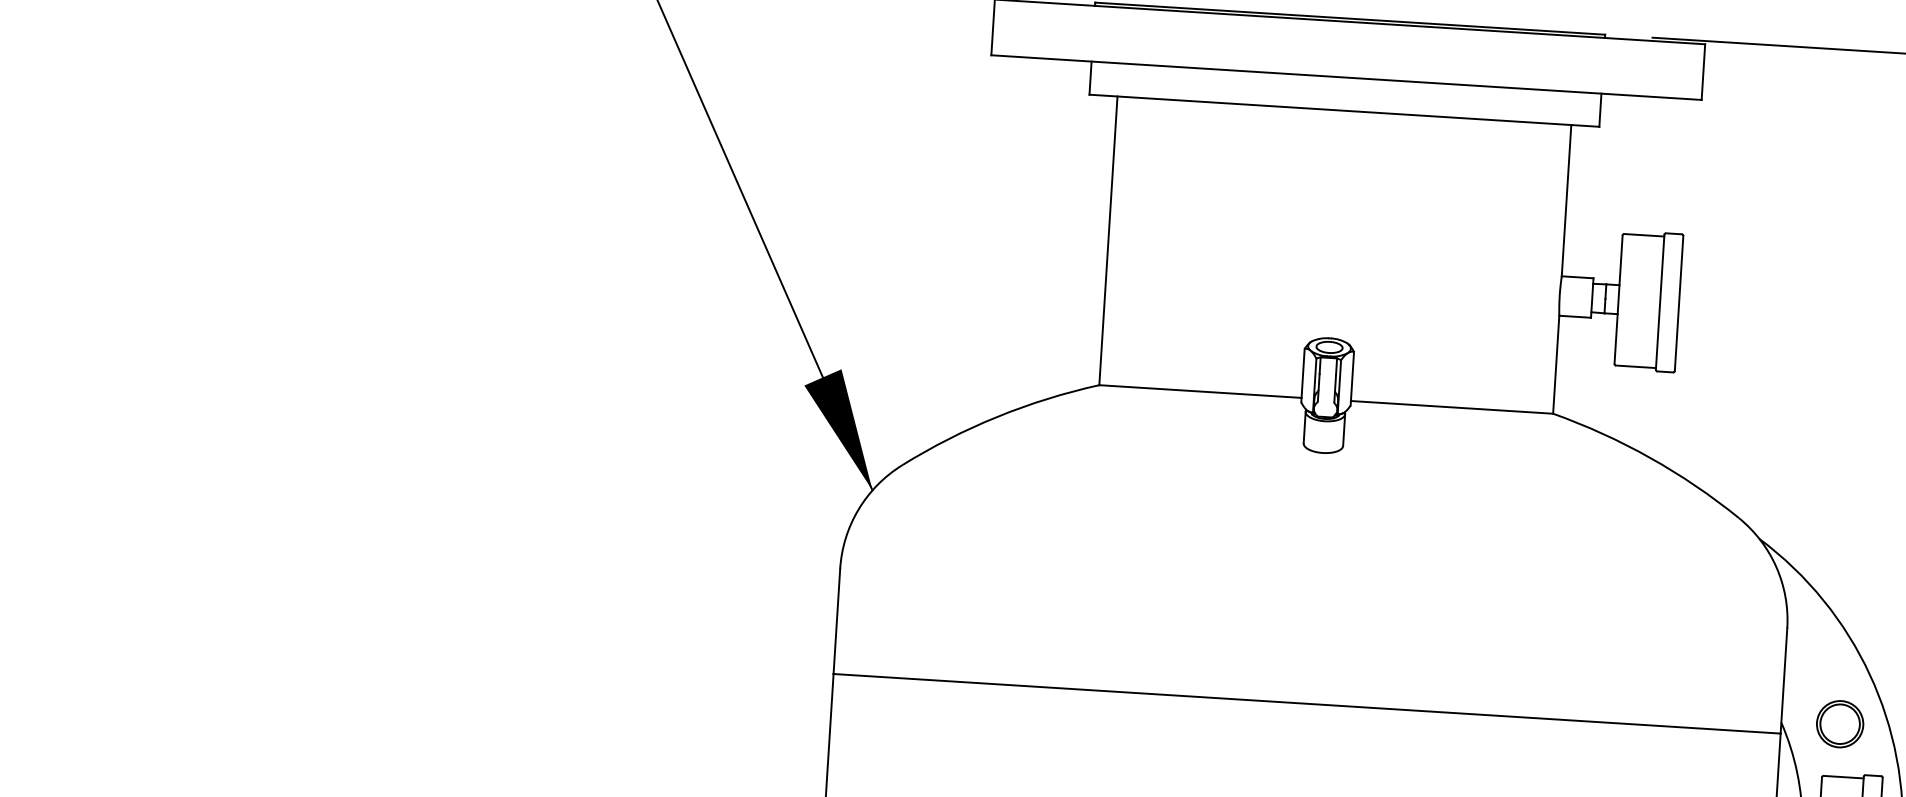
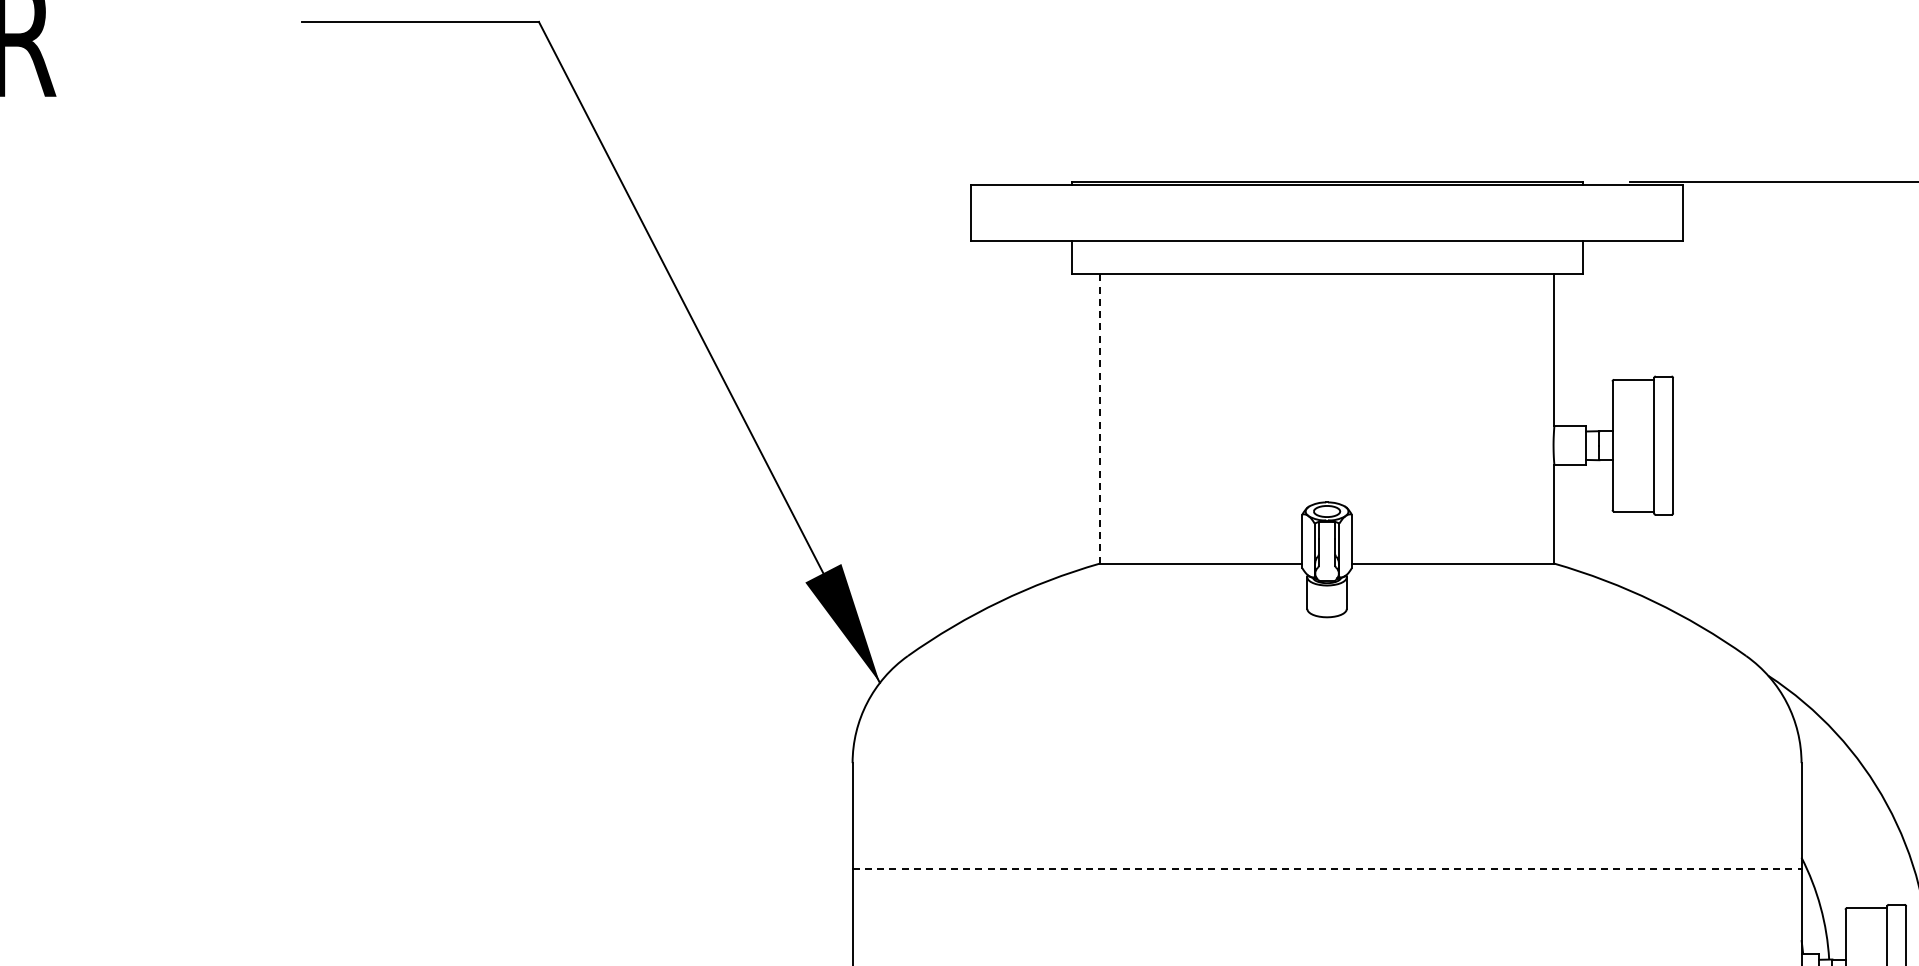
line: (1108, 241) -> (1099, 419), solid -> dashed
line: (1307, 703) -> (1327, 868), solid -> dashed
part: (1840, 724) -> (1860, 855), removed

